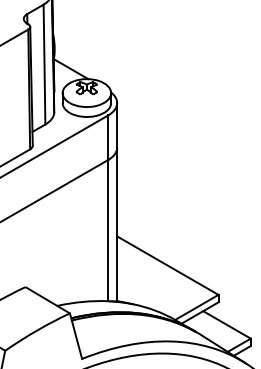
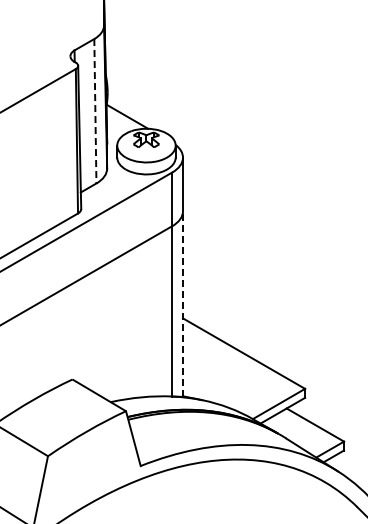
line: (44, 64) -> (95, 111), solid -> dashed
line: (117, 224) -> (183, 303), solid -> dashed

